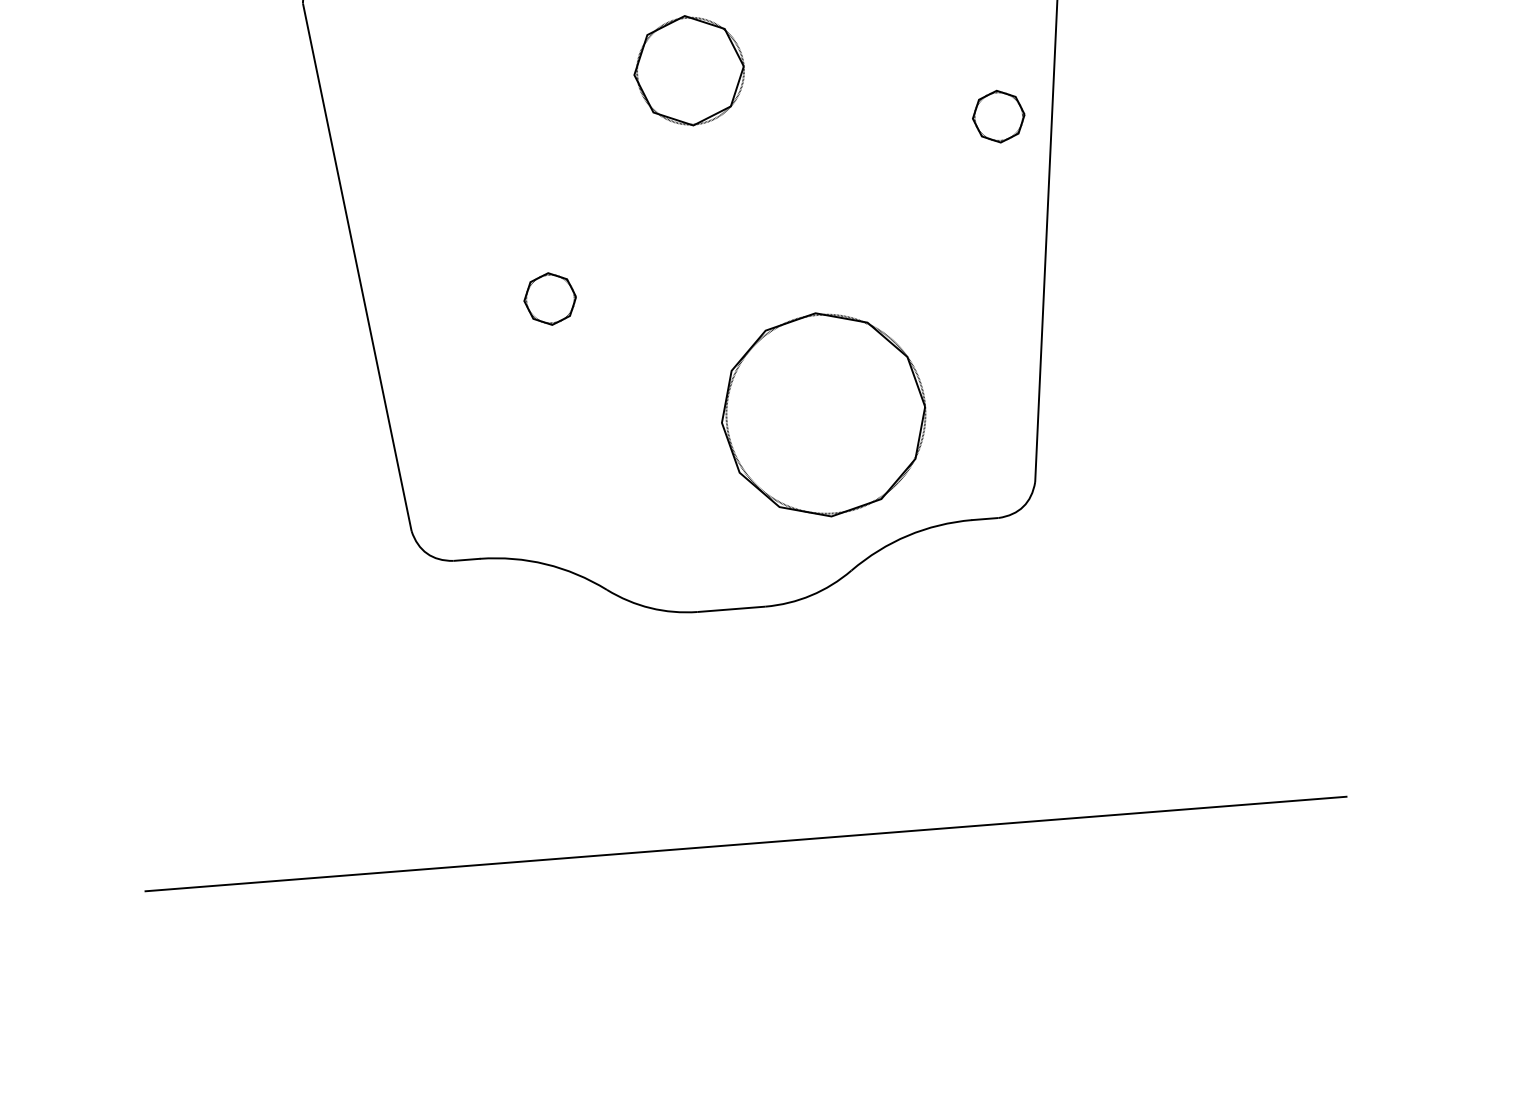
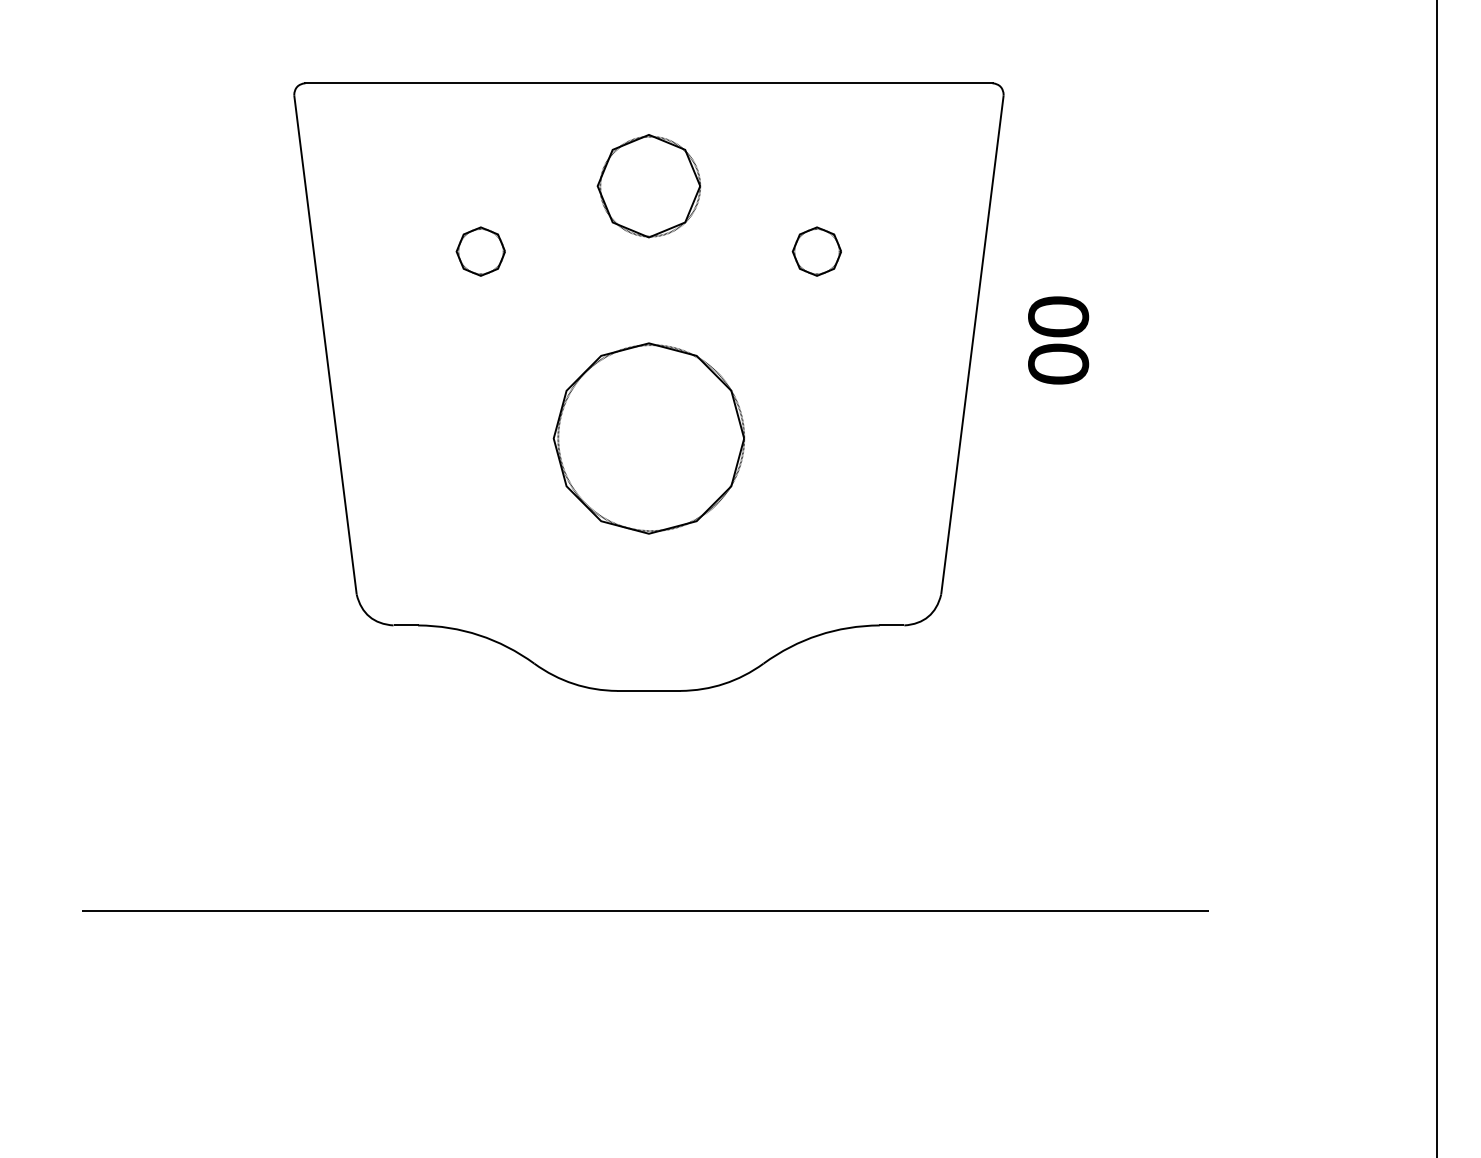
part: (998, 116) -> (816, 251), moved
part: (1139, 201) -> (1058, 340), added
part: (549, 298) -> (480, 251), moved
part: (823, 414) -> (648, 438), moved

